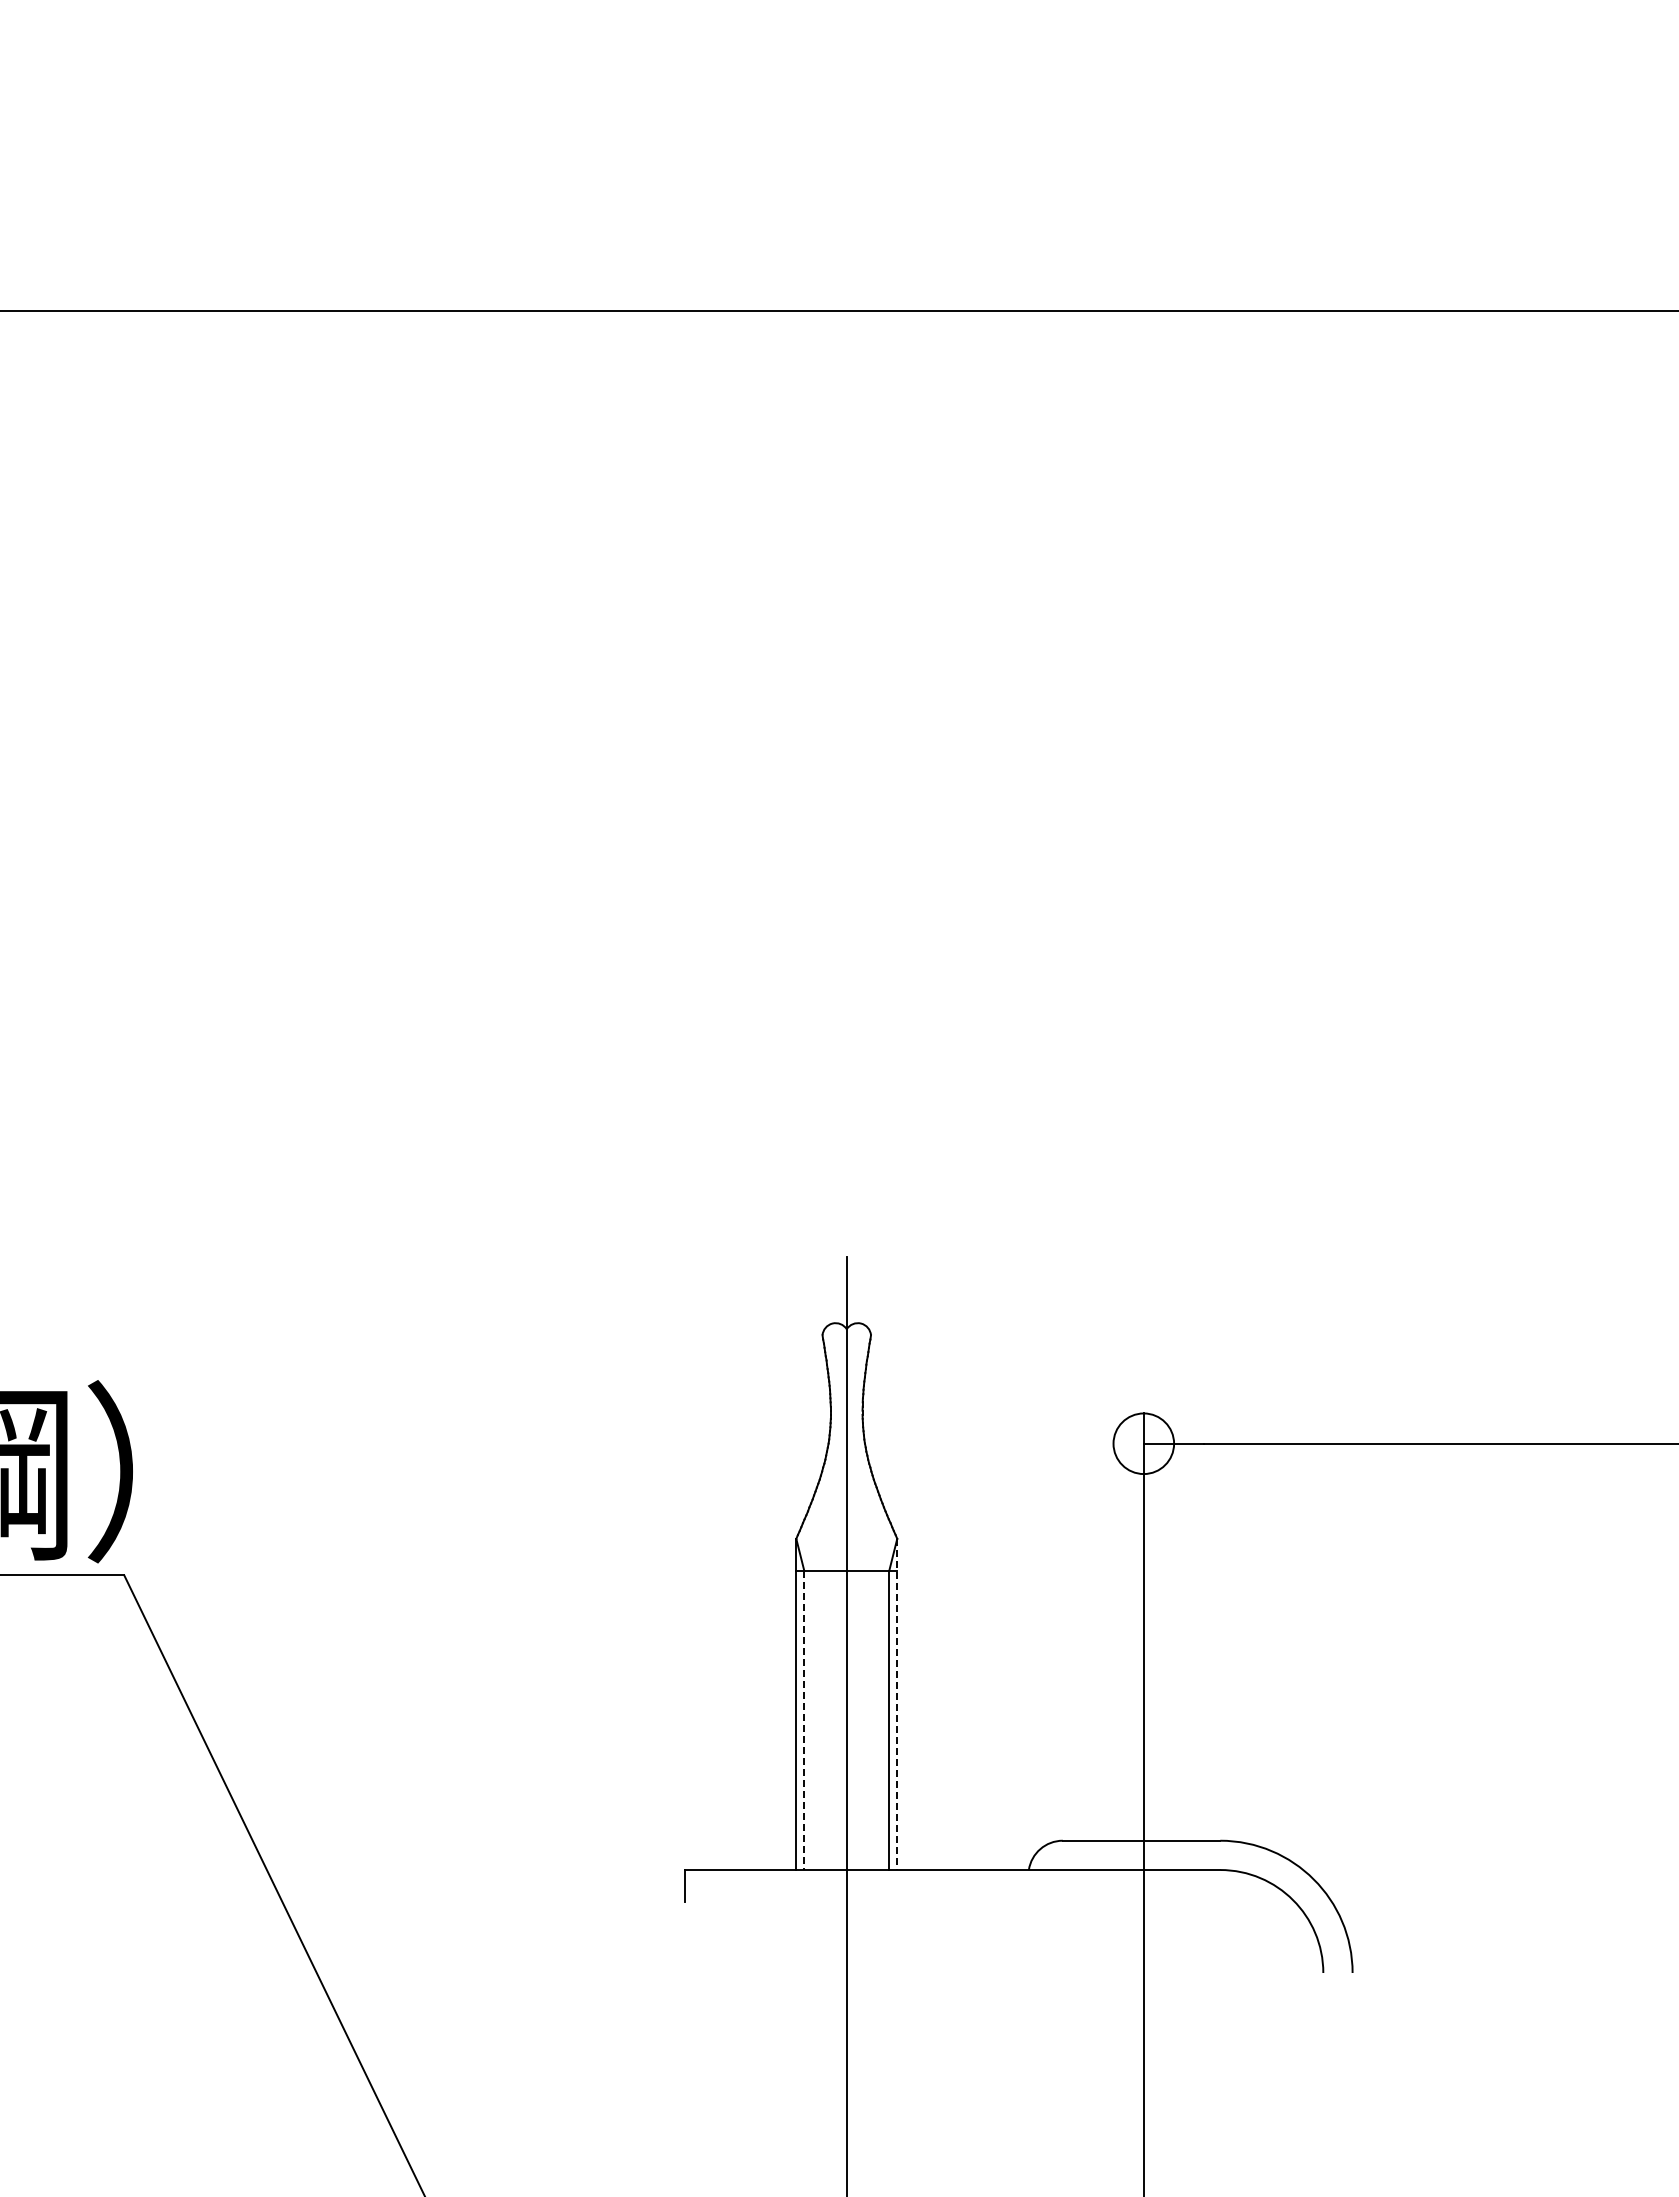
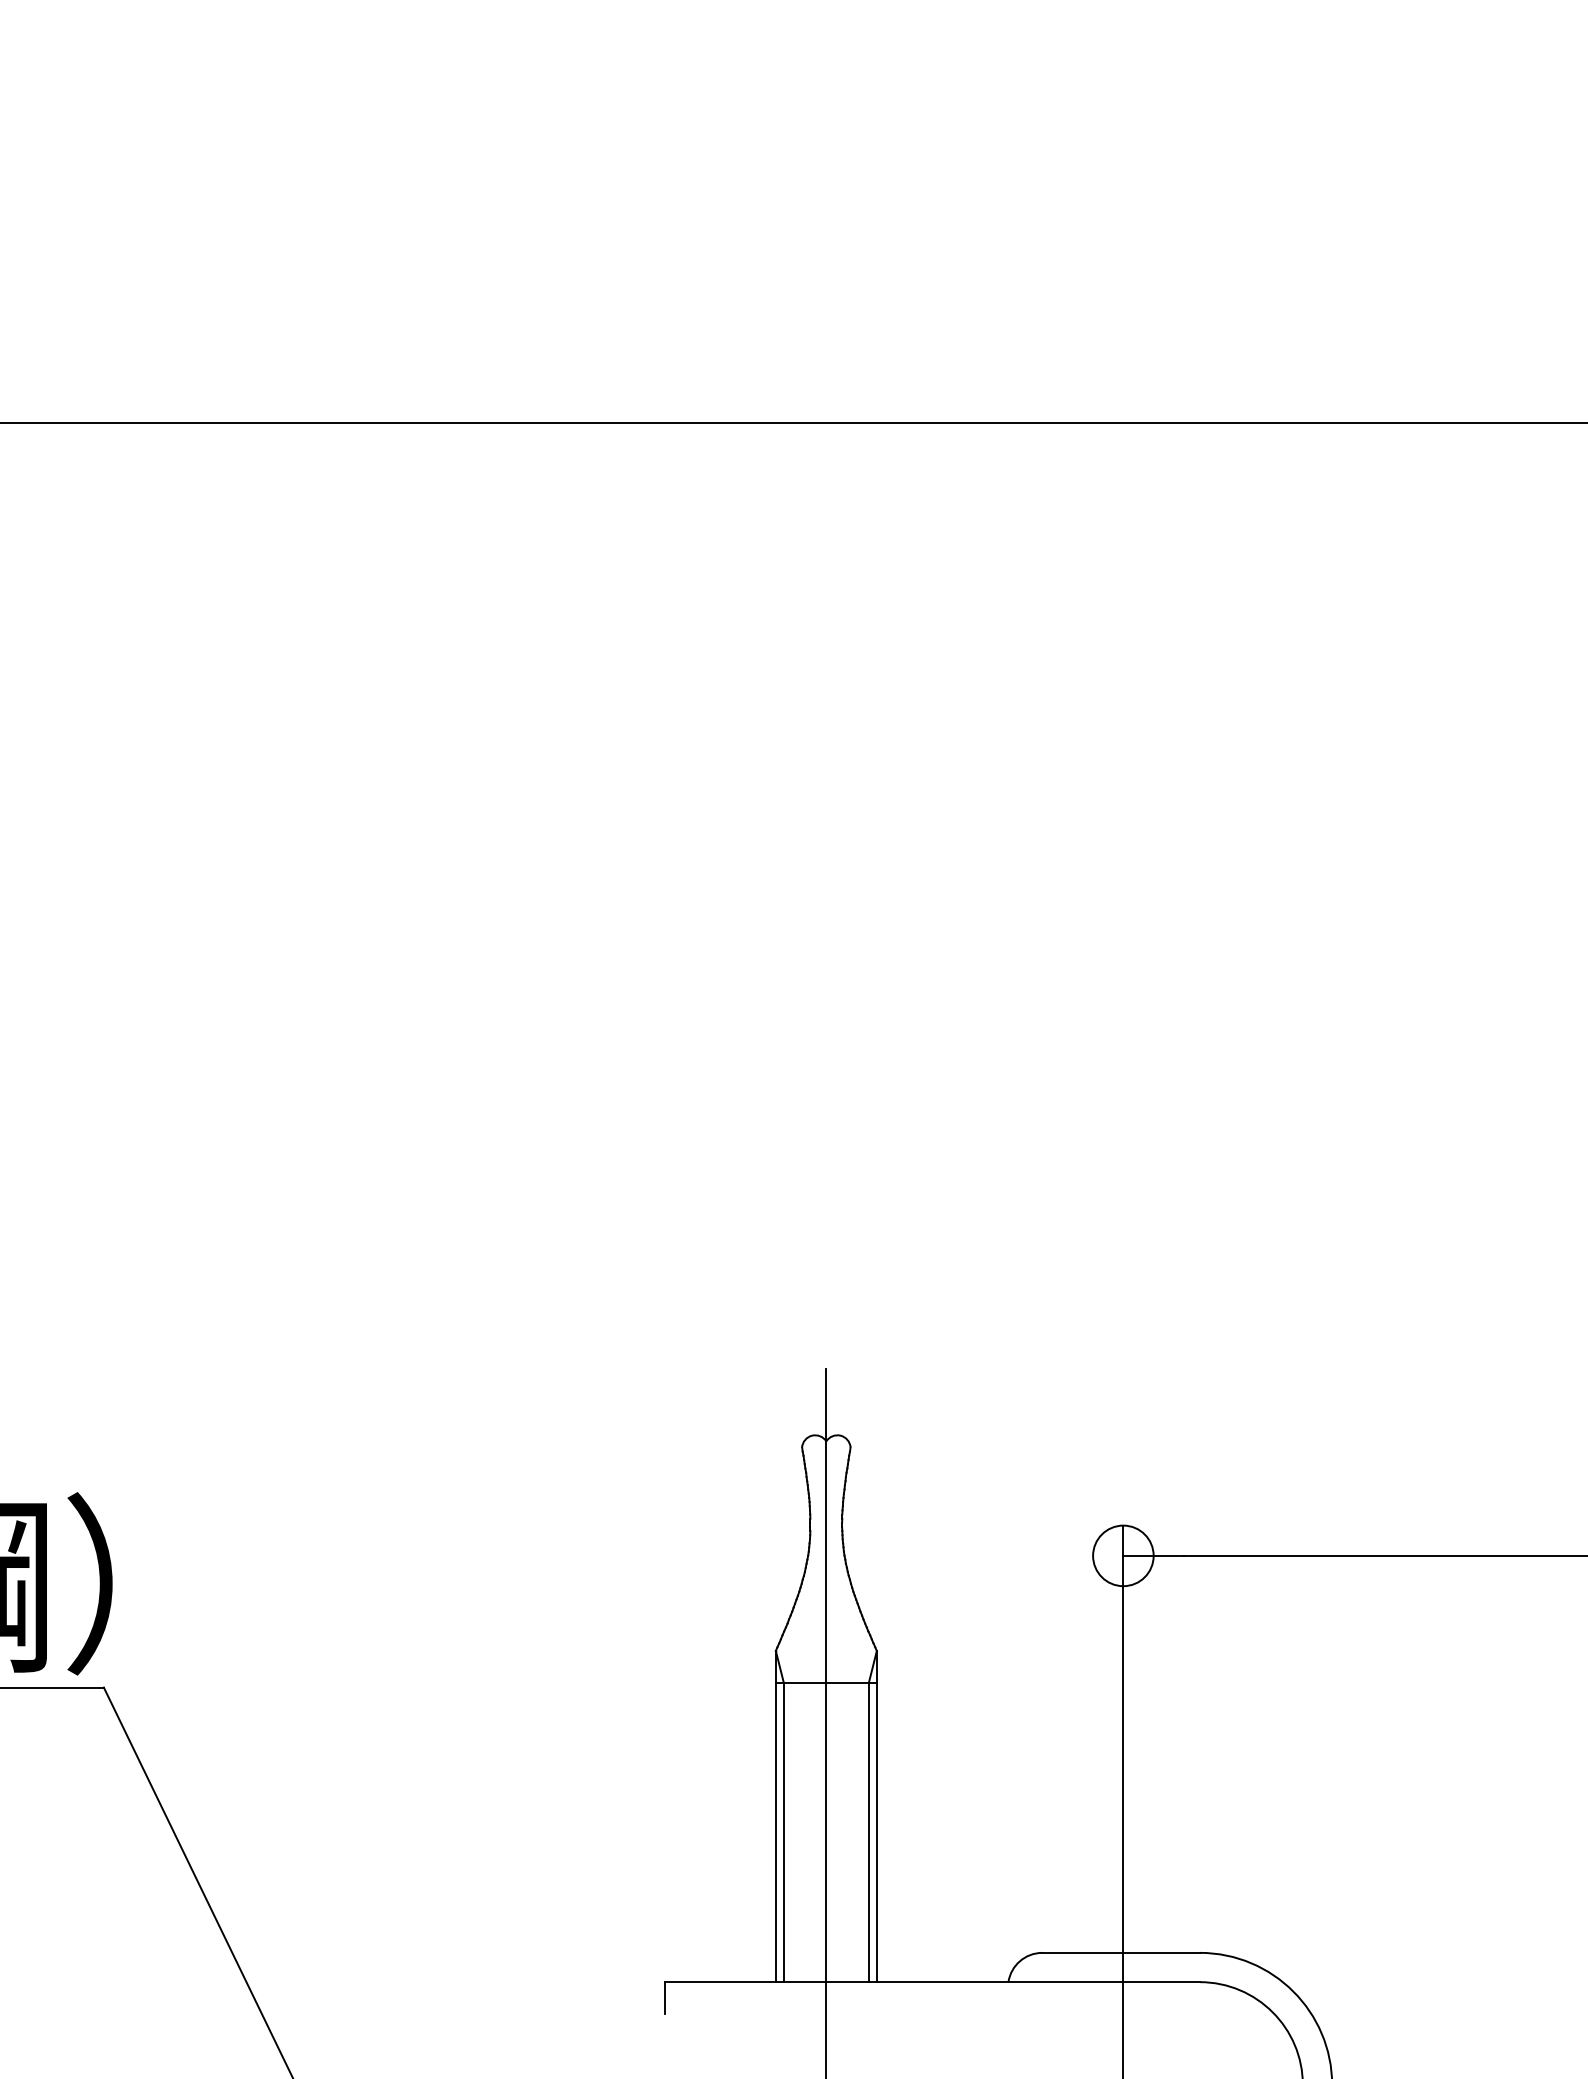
line: (897, 1704) -> (877, 1816), dashed -> solid
line: (804, 1721) -> (784, 1833), dashed -> solid

